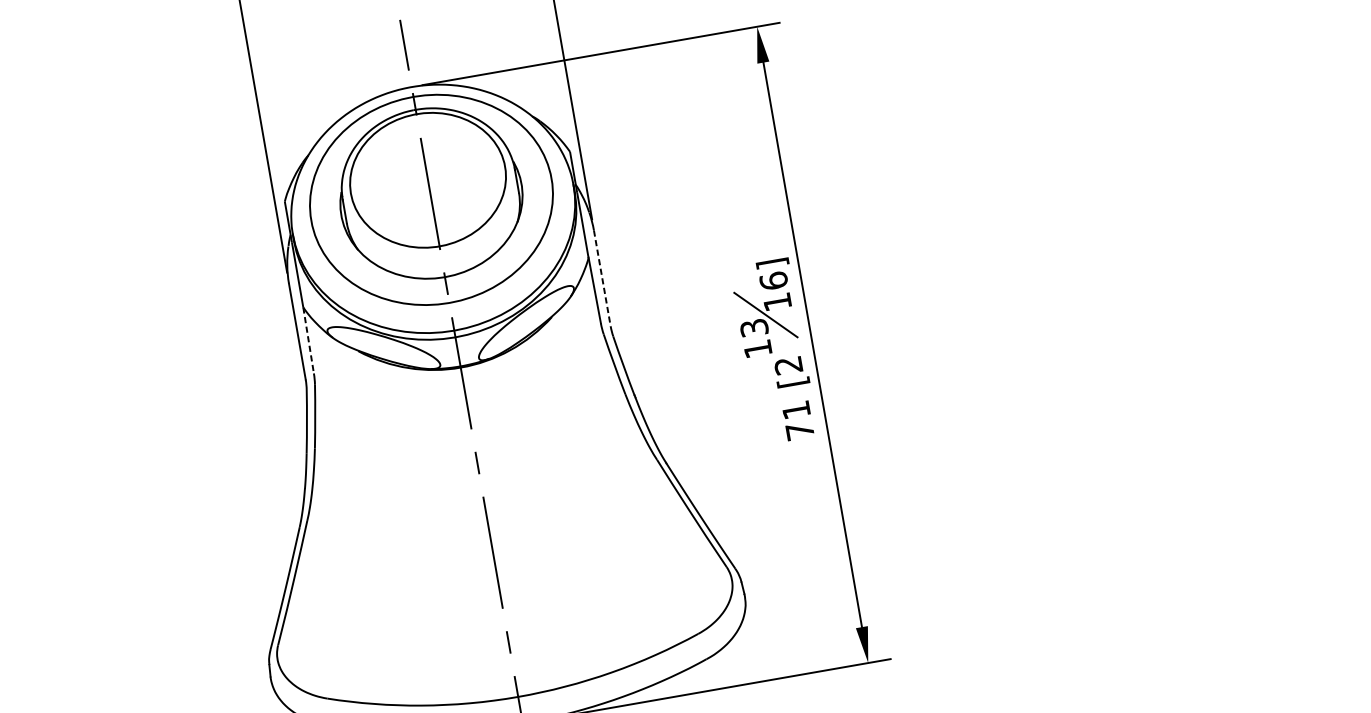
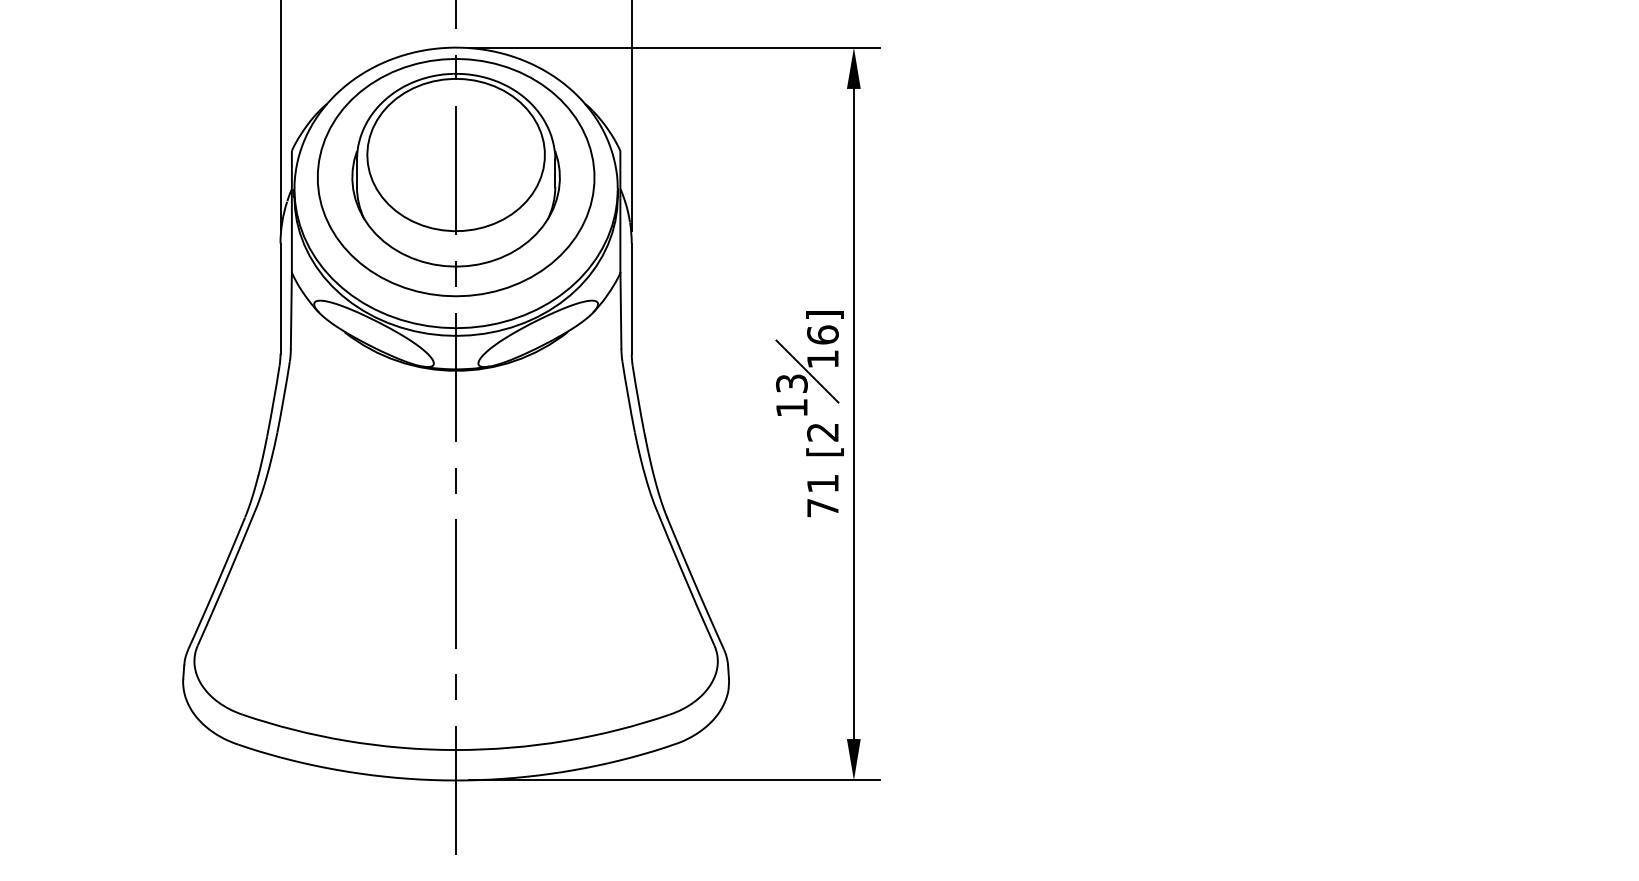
line: (602, 279) -> (631, 299), dashed -> solid
line: (308, 340) -> (291, 310), dashed -> solid

